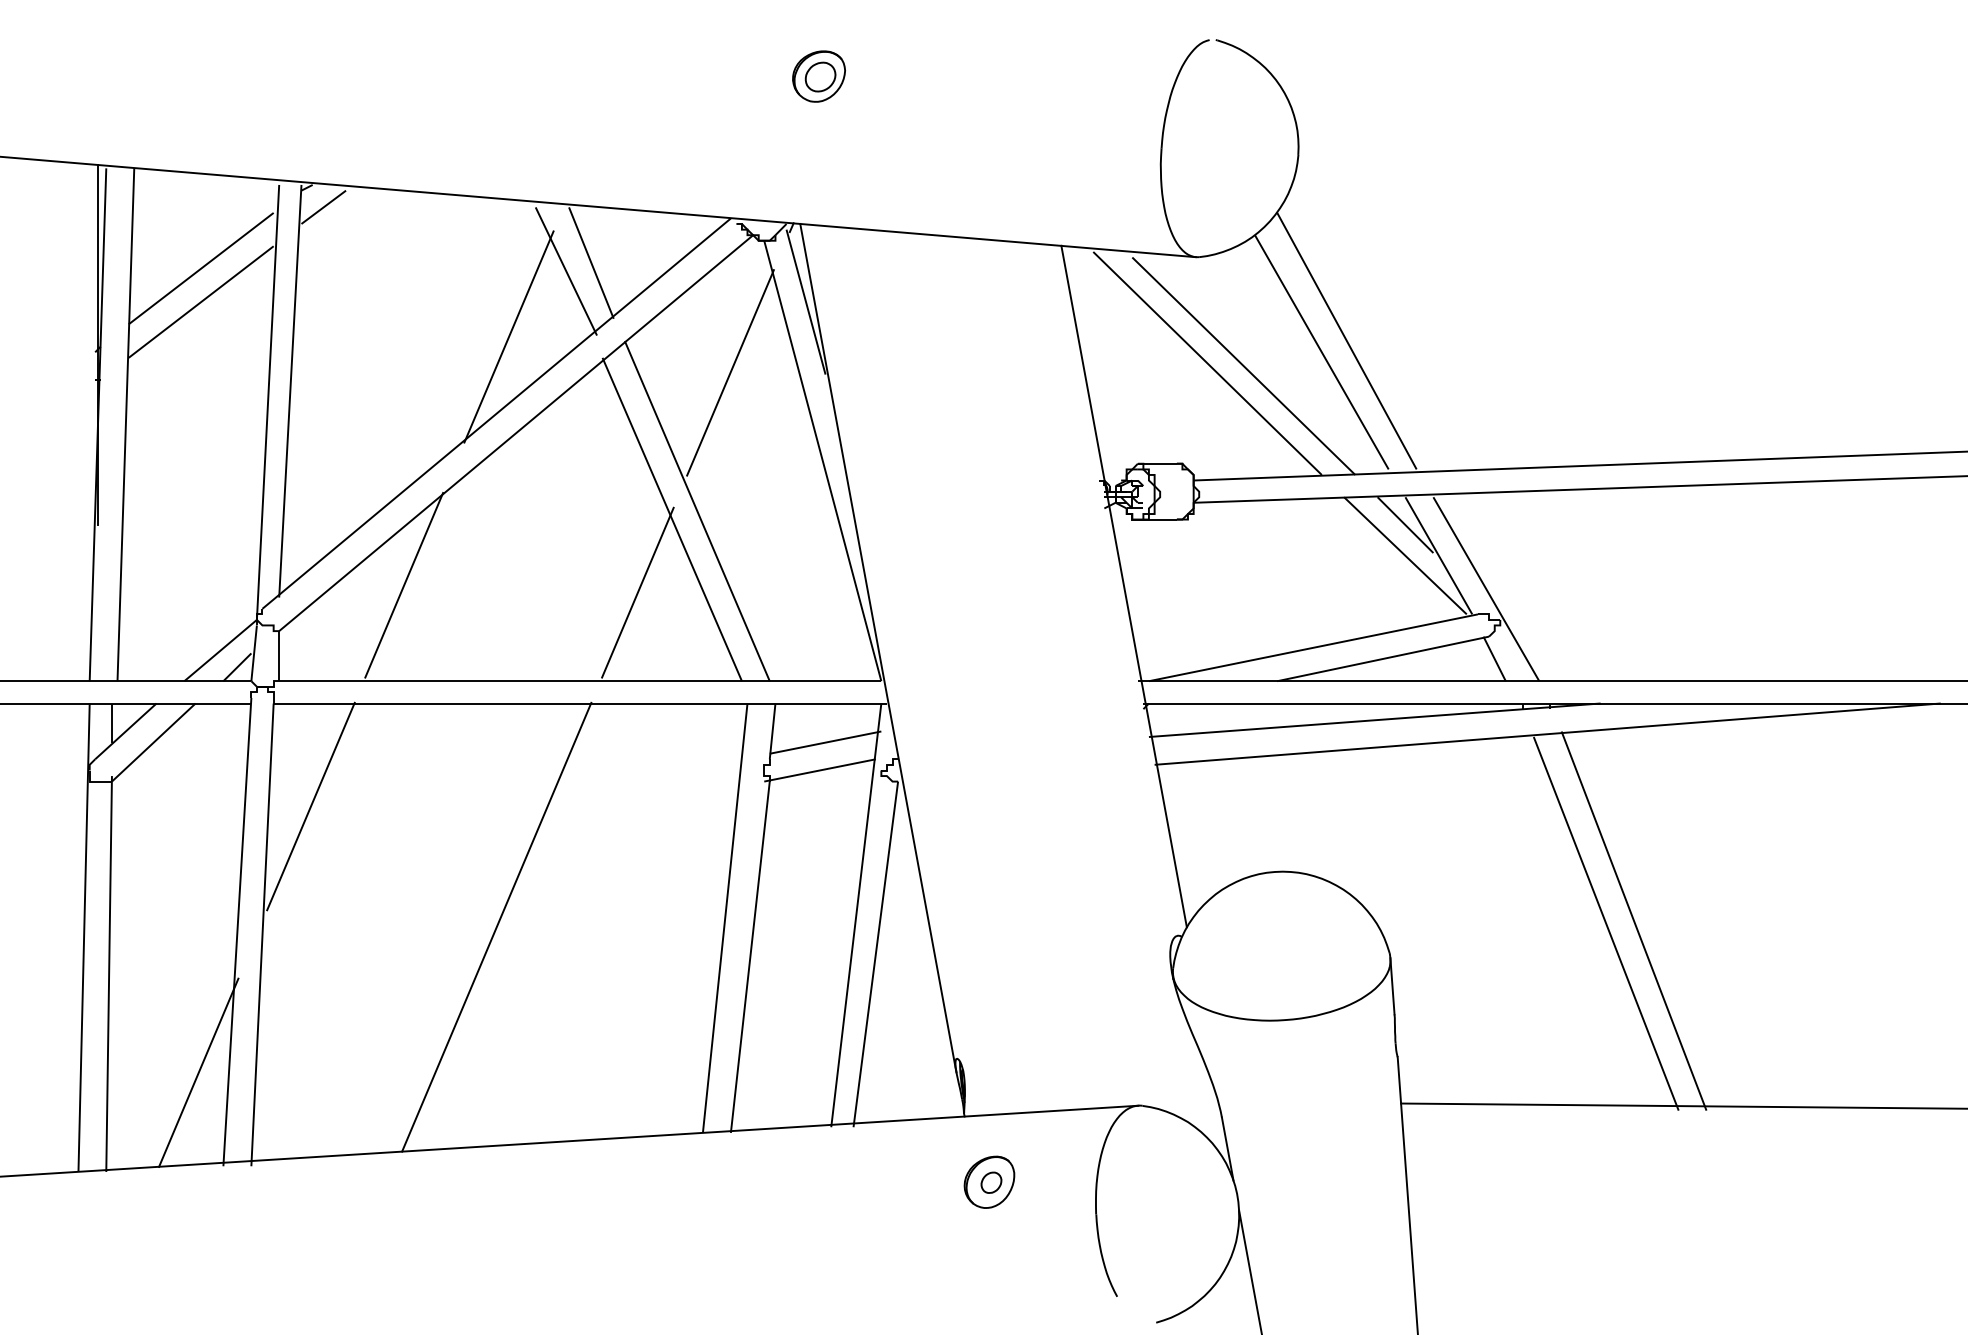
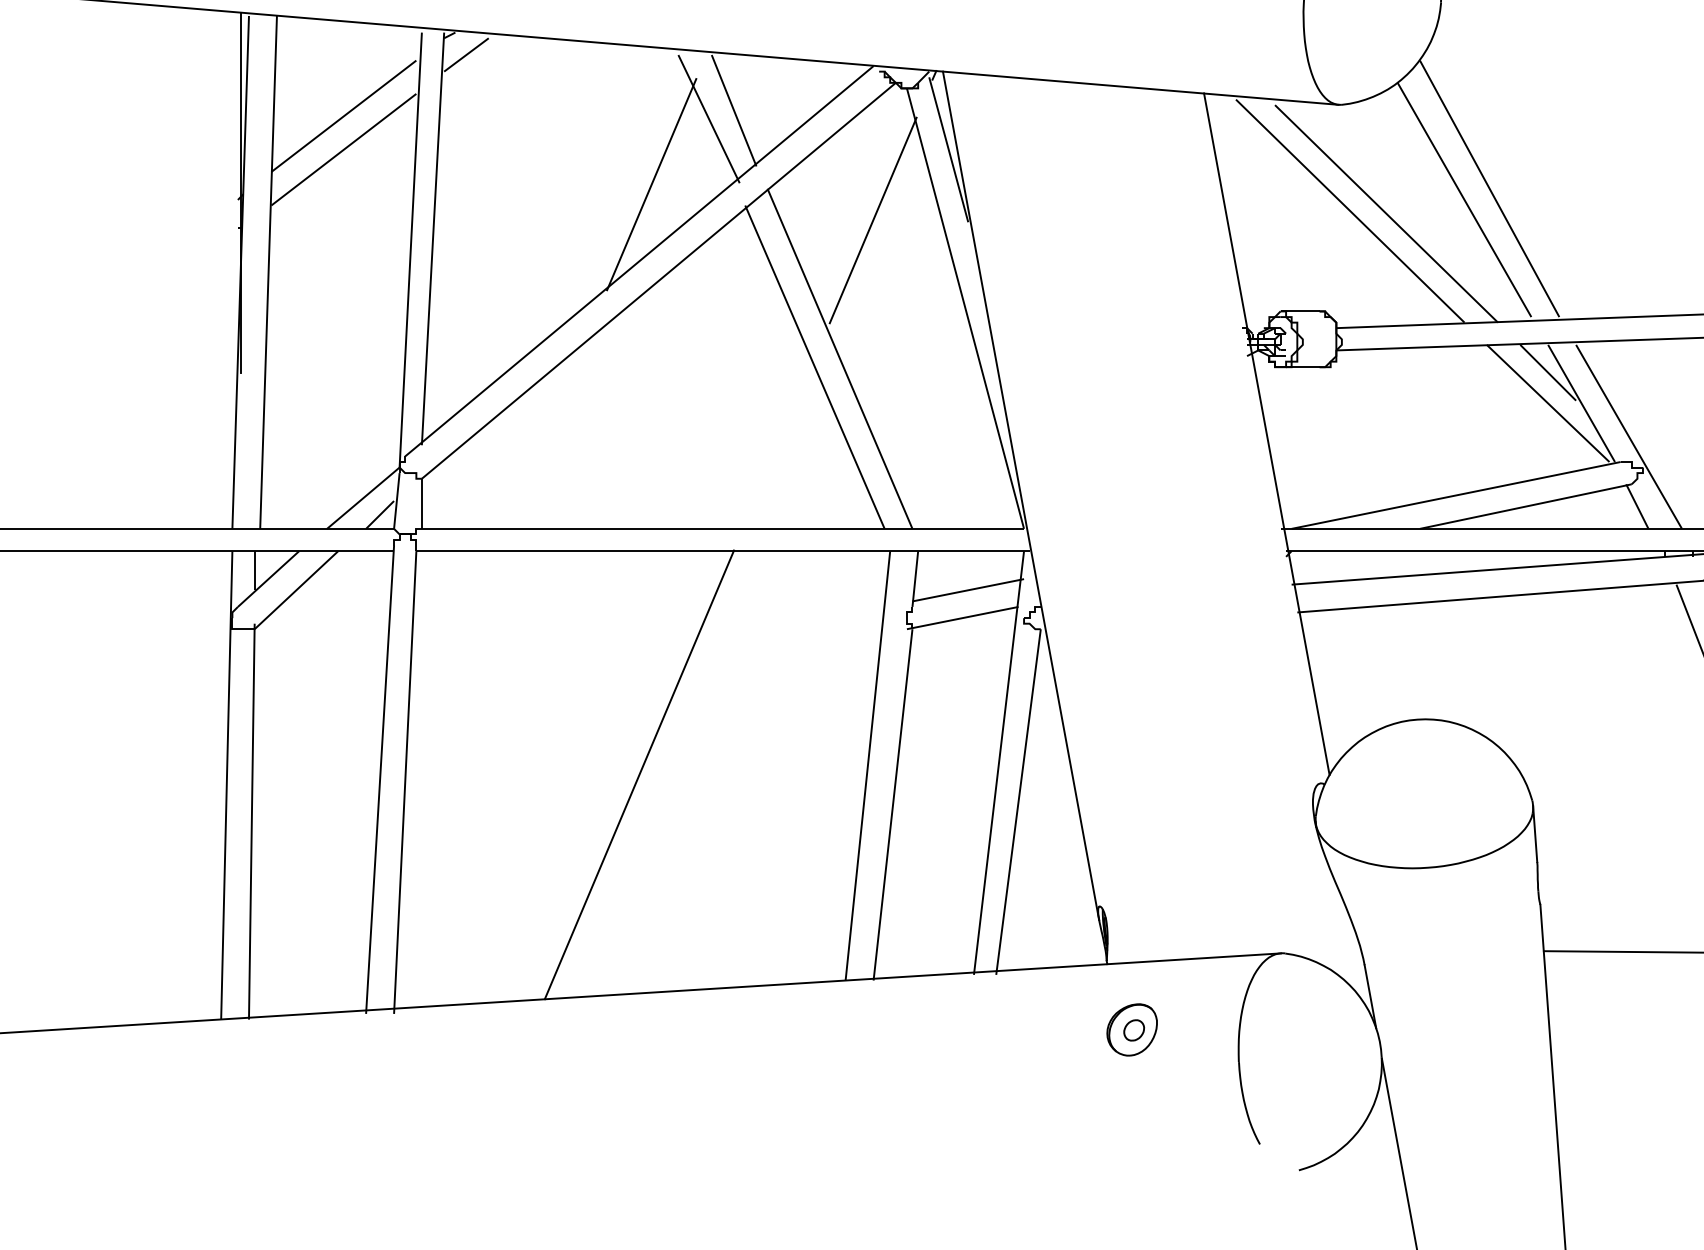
line: (404, 584) -> (547, 432), removed
line: (637, 592) -> (780, 440), removed
line: (310, 806) -> (453, 654), removed
line: (198, 1072) -> (341, 920), removed

